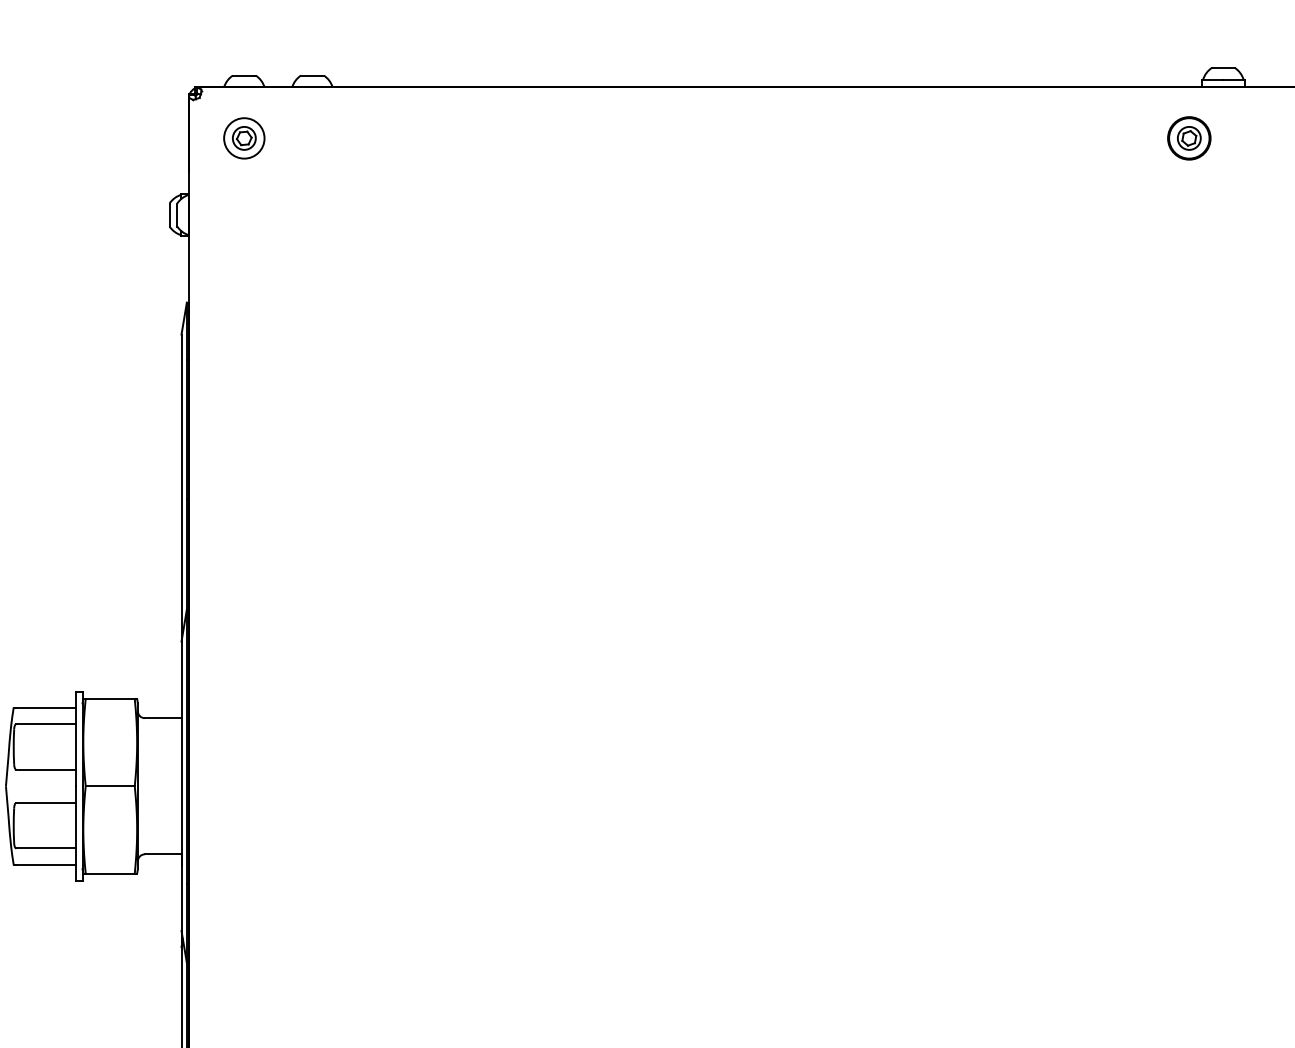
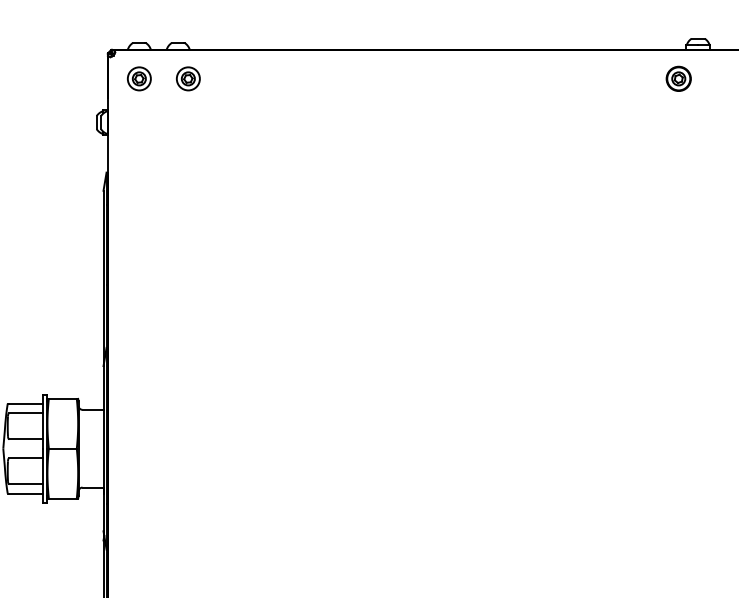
part: (330, 137) -> (188, 78), added

